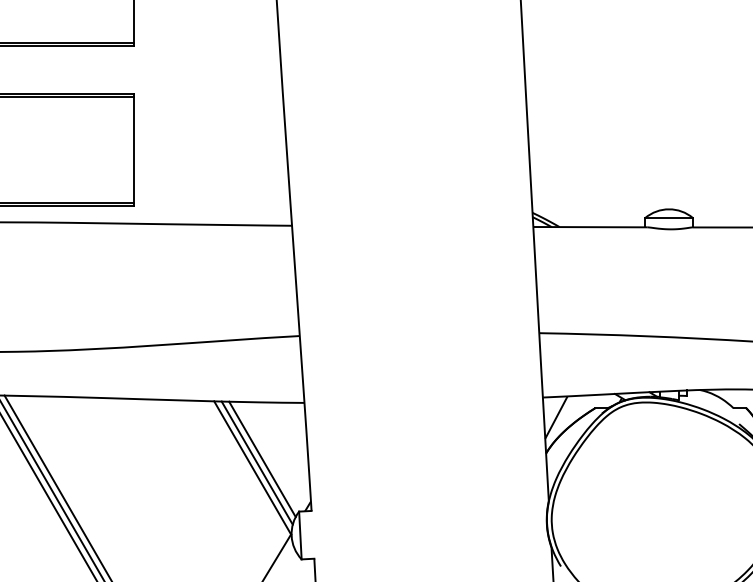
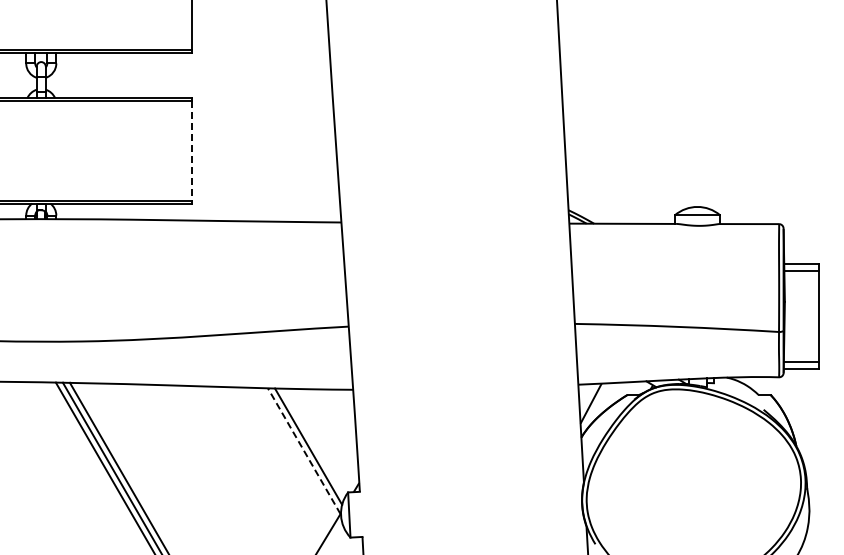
line: (133, 149) -> (191, 150), solid -> dashed
line: (262, 458) -> (313, 442), removed
line: (252, 468) -> (304, 451), solid -> dashed

